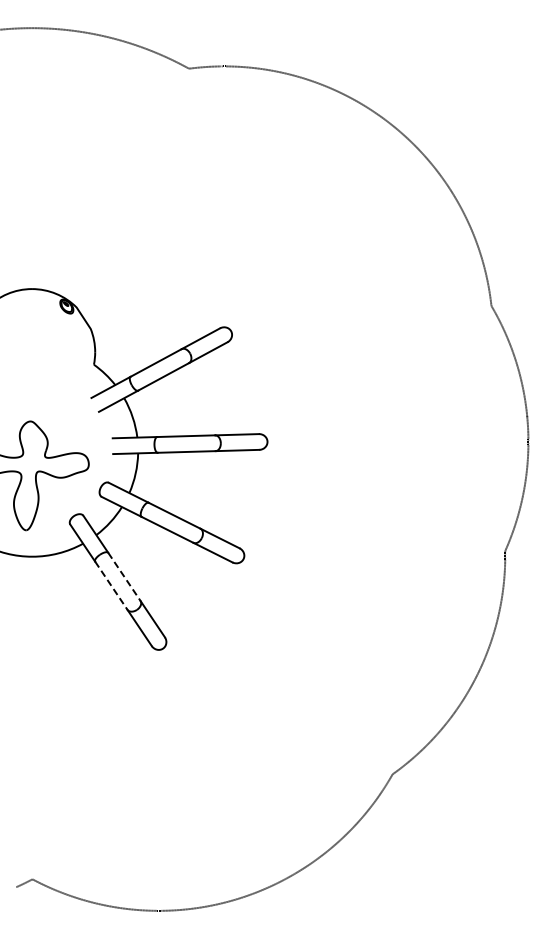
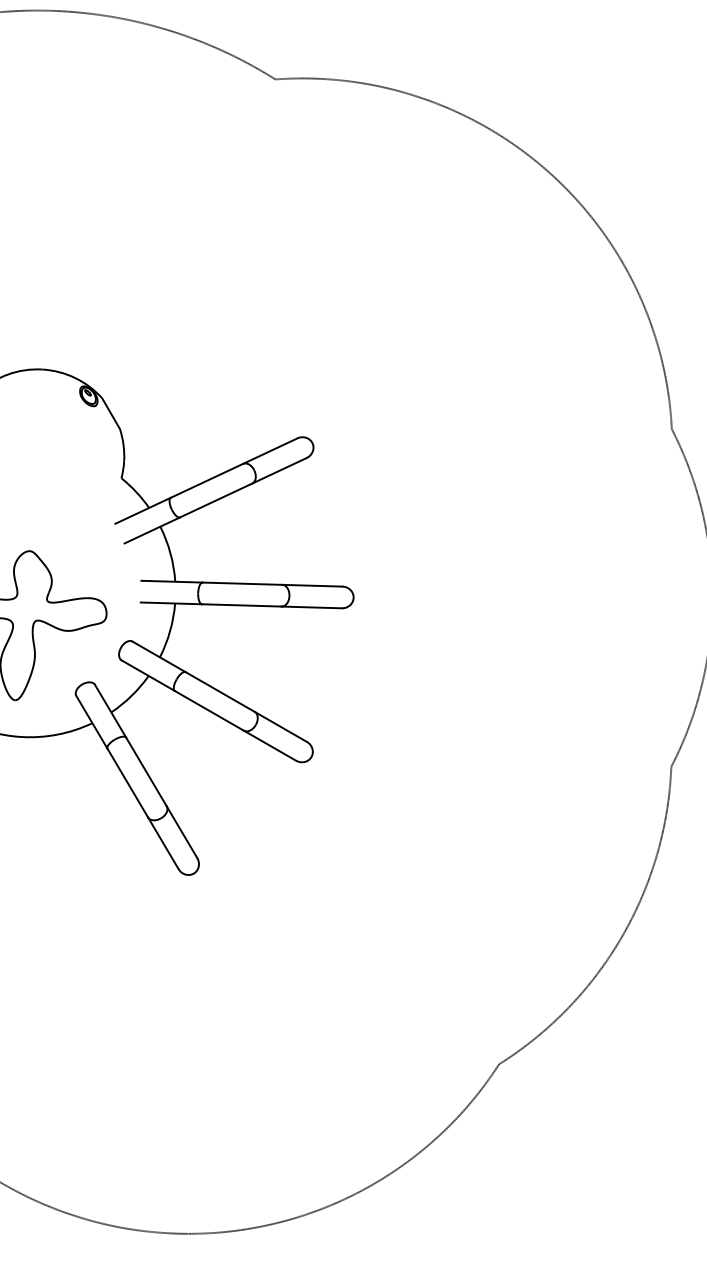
line: (124, 576) -> (146, 771), dashed -> solid
line: (111, 585) -> (128, 782), dashed -> solid

